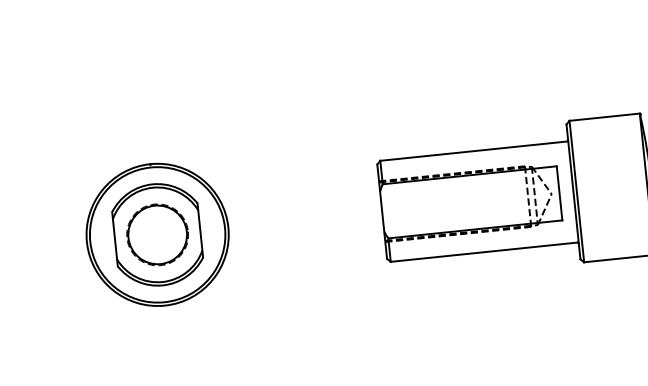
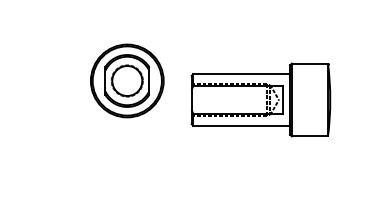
part: (157, 233) -> (127, 80), moved

